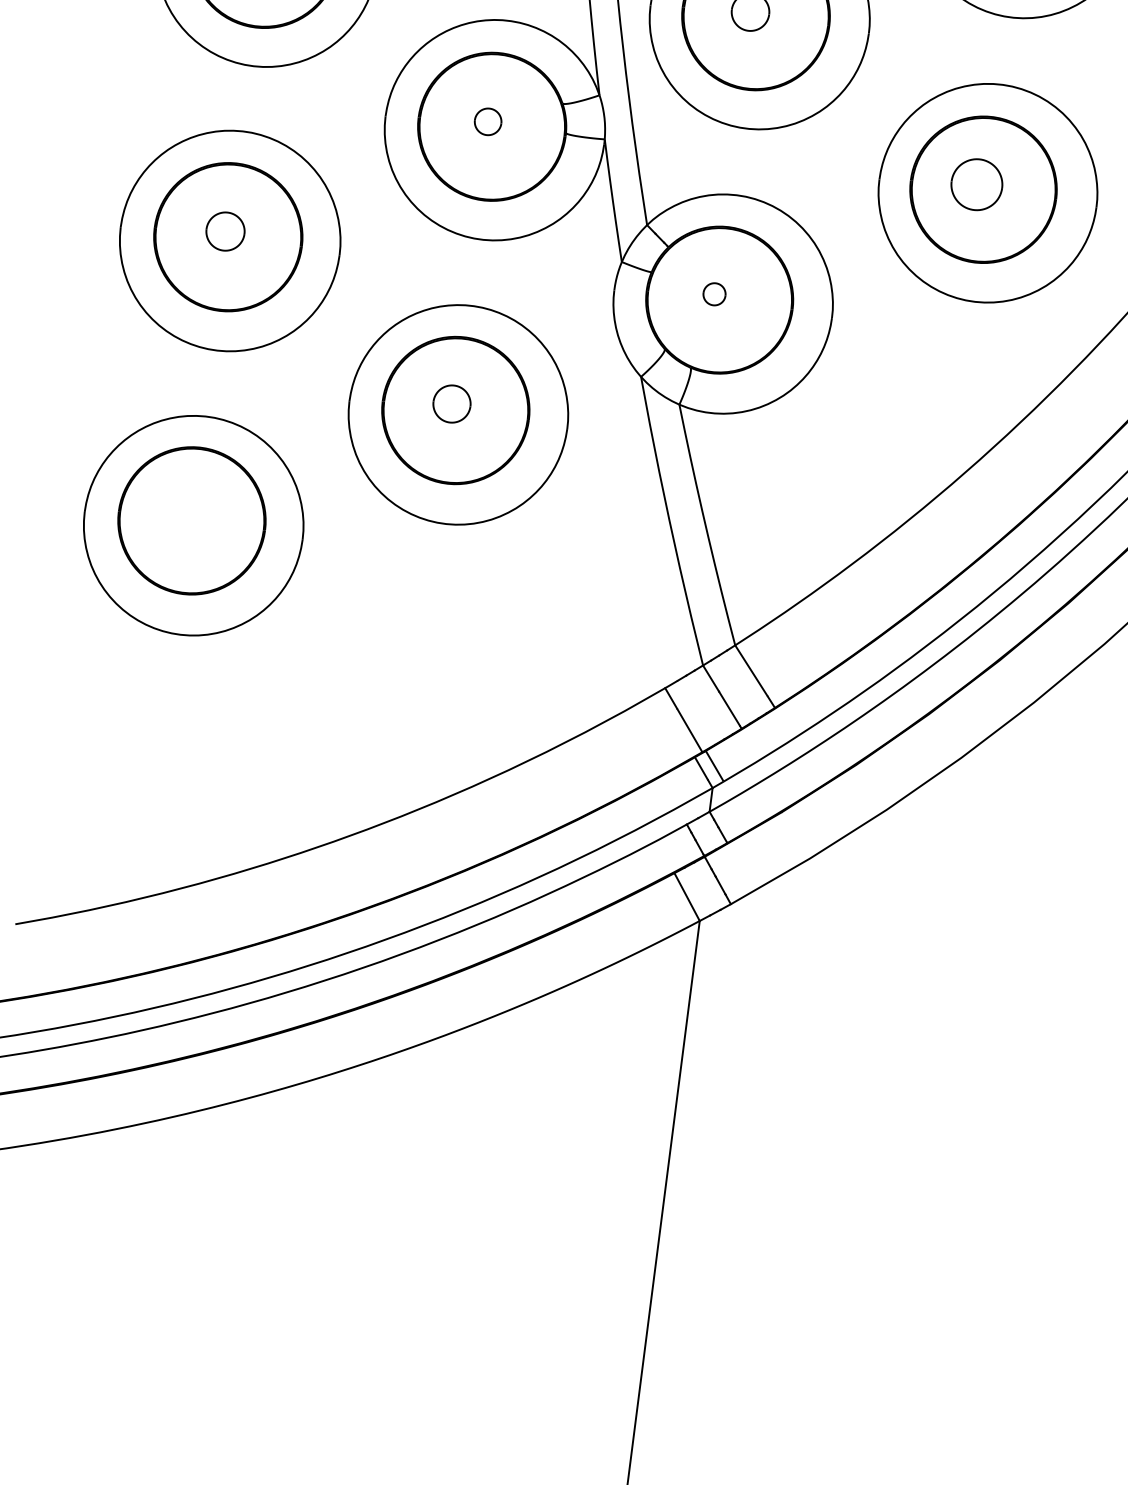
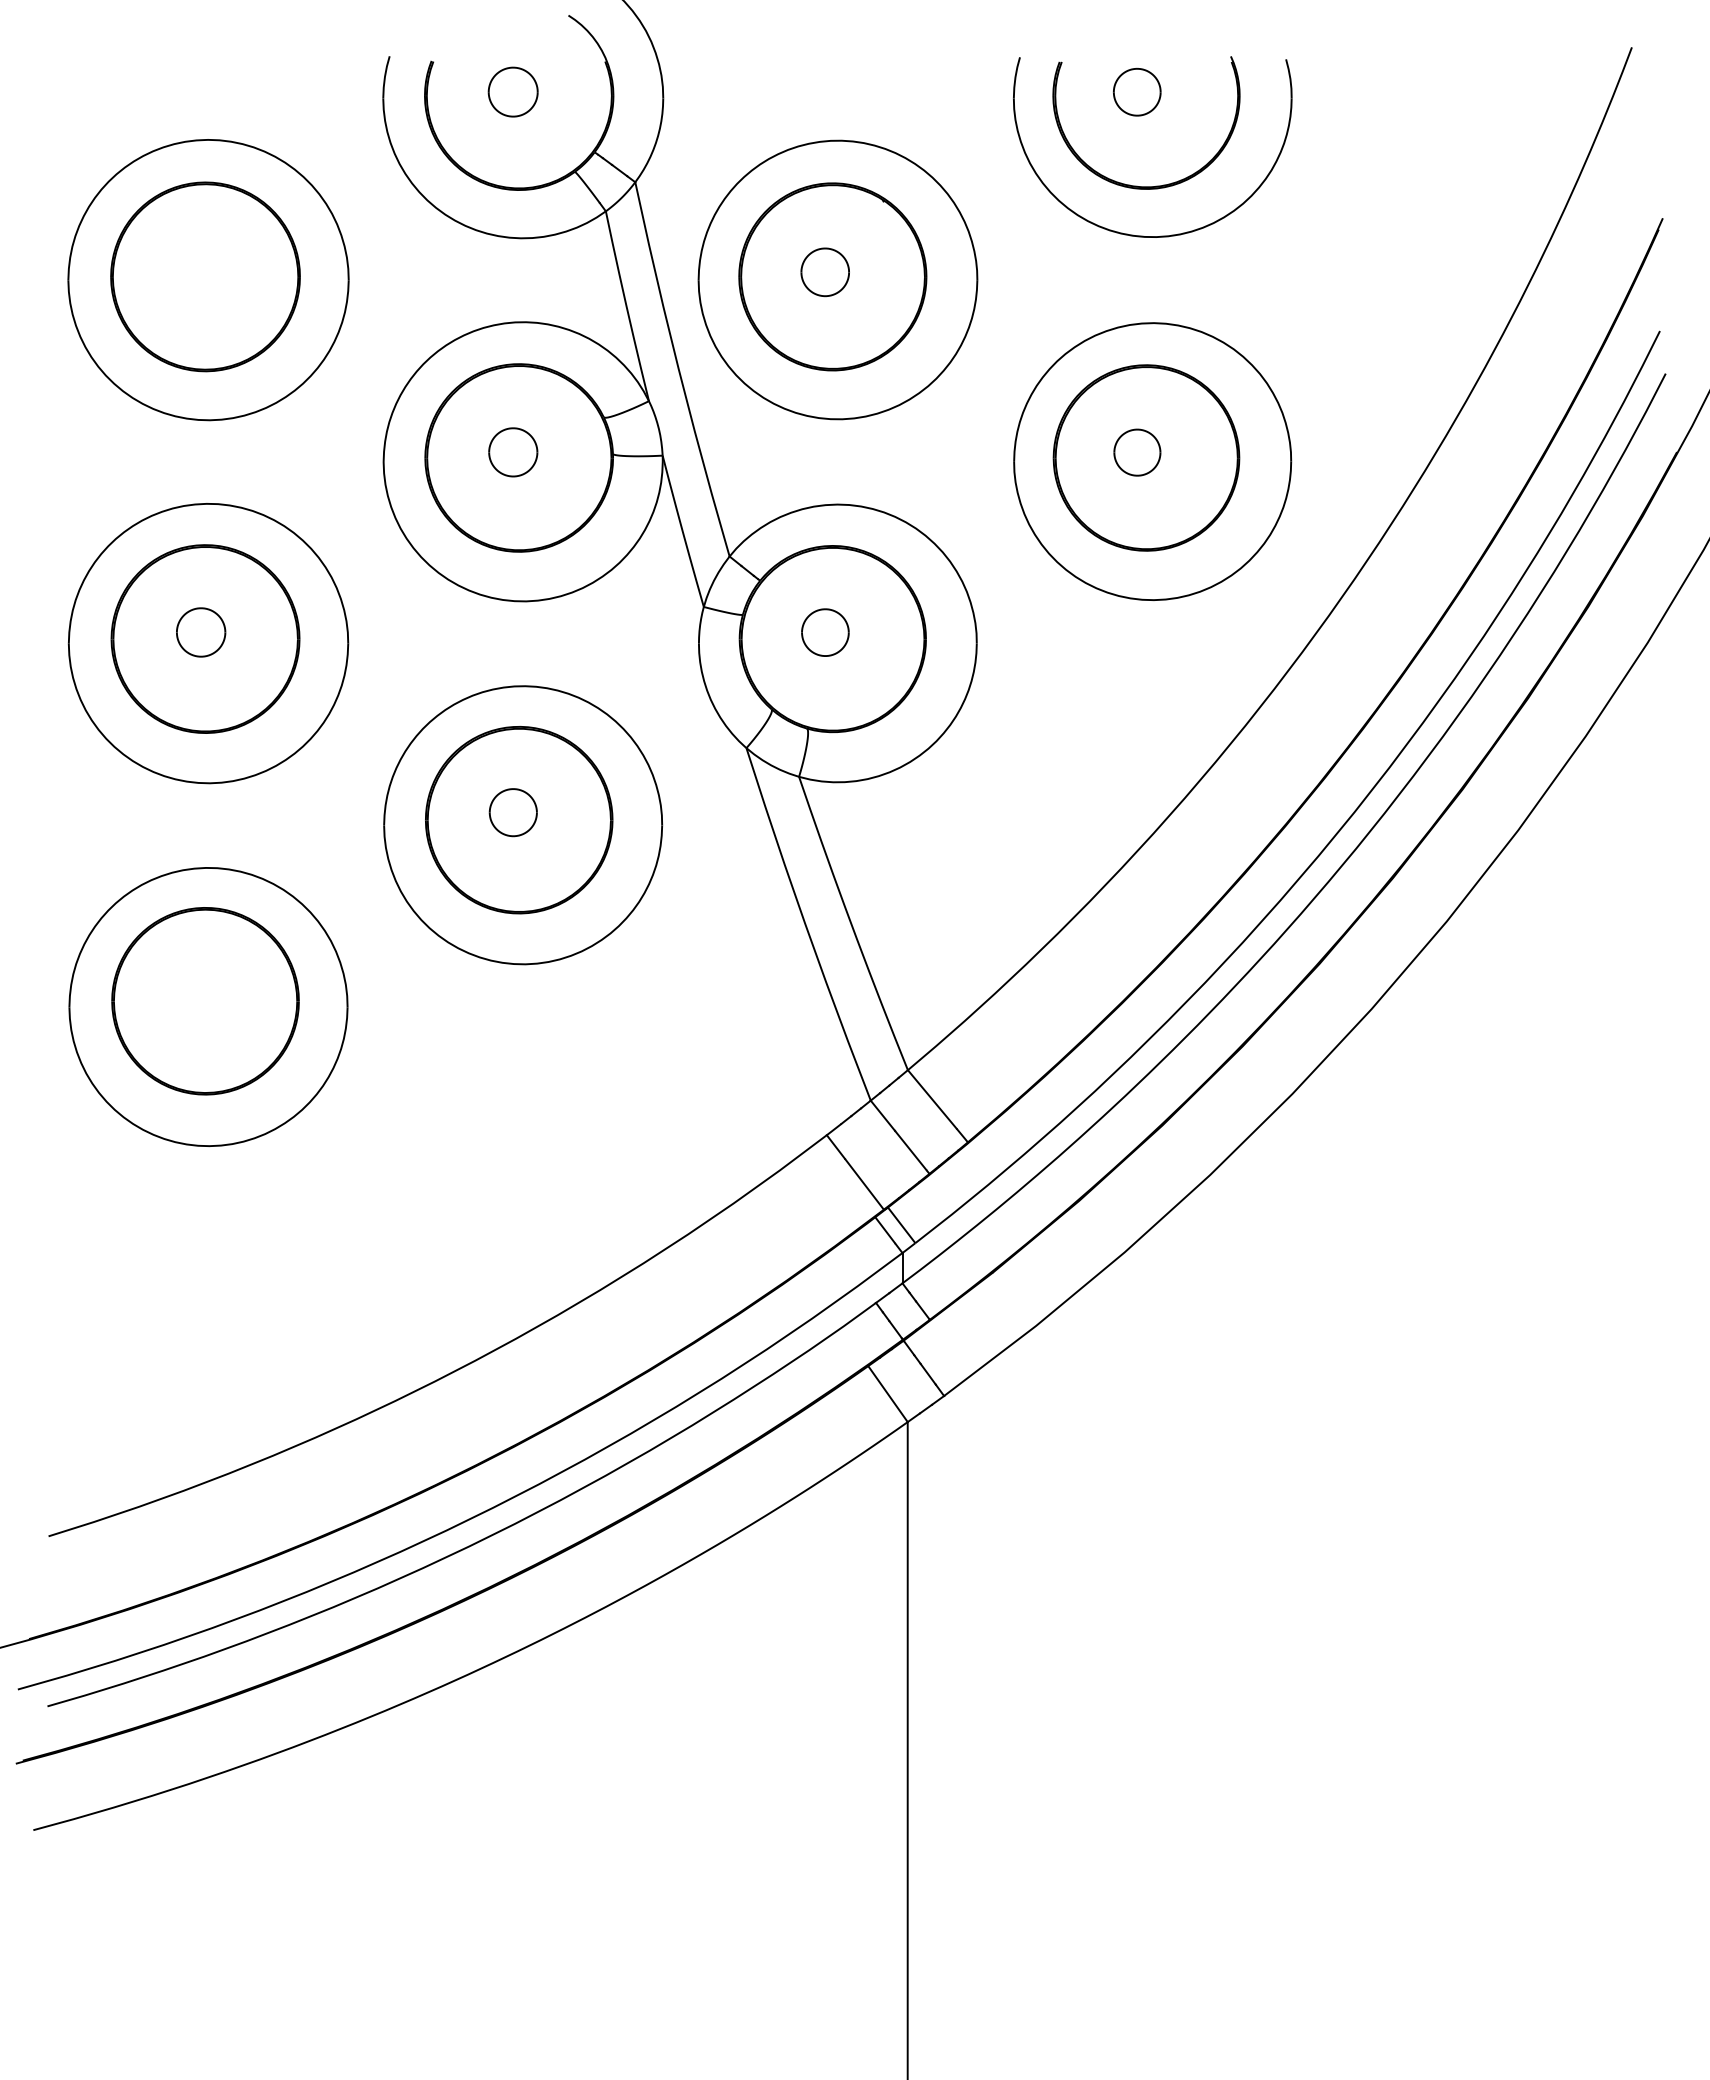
part: (488, 121) -> (513, 452), size x1.43
part: (977, 184) -> (1137, 452), size x0.71
part: (714, 294) -> (825, 632), size x1.67

